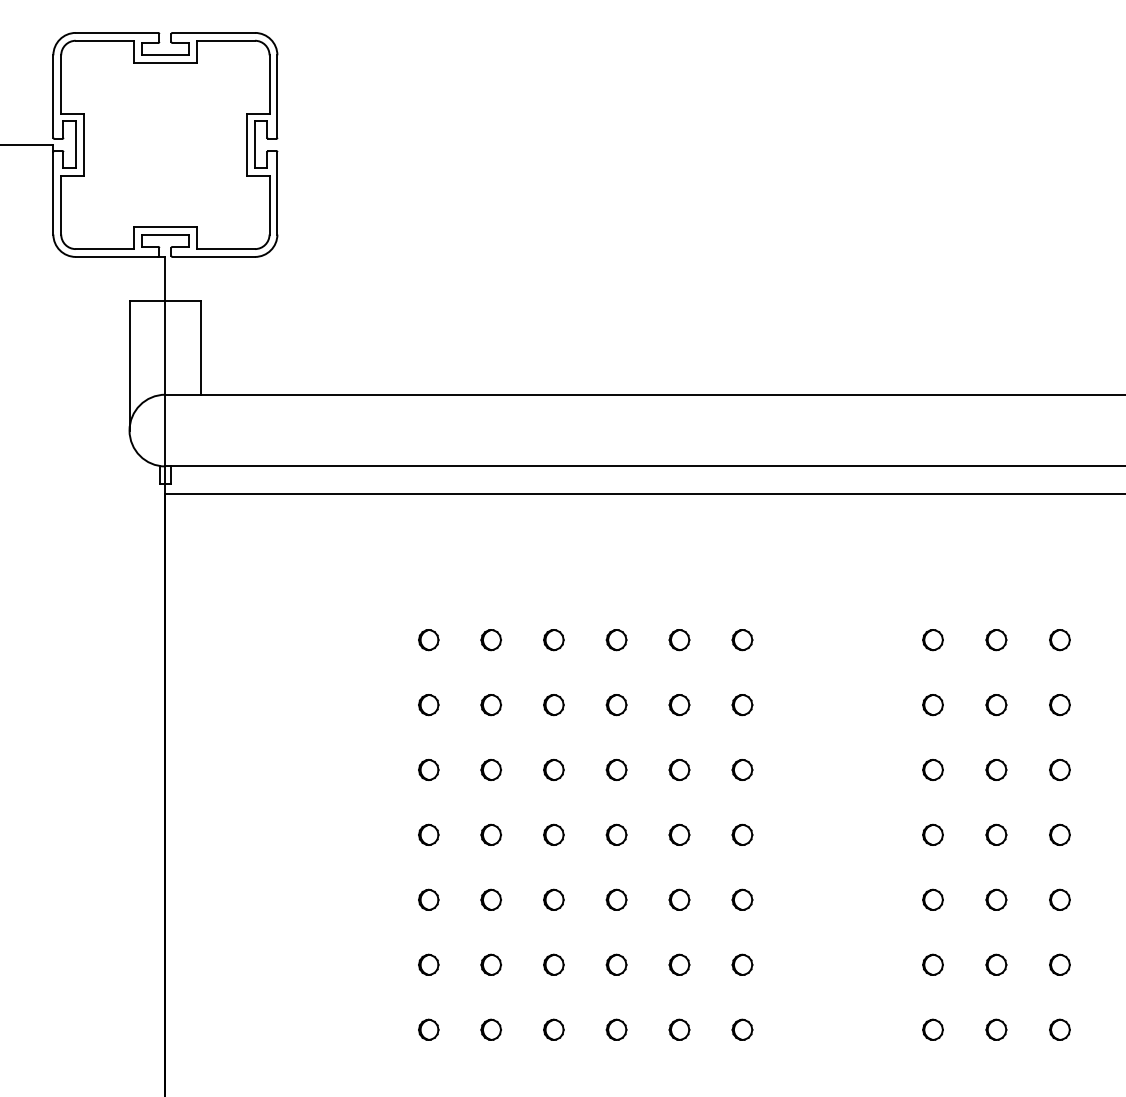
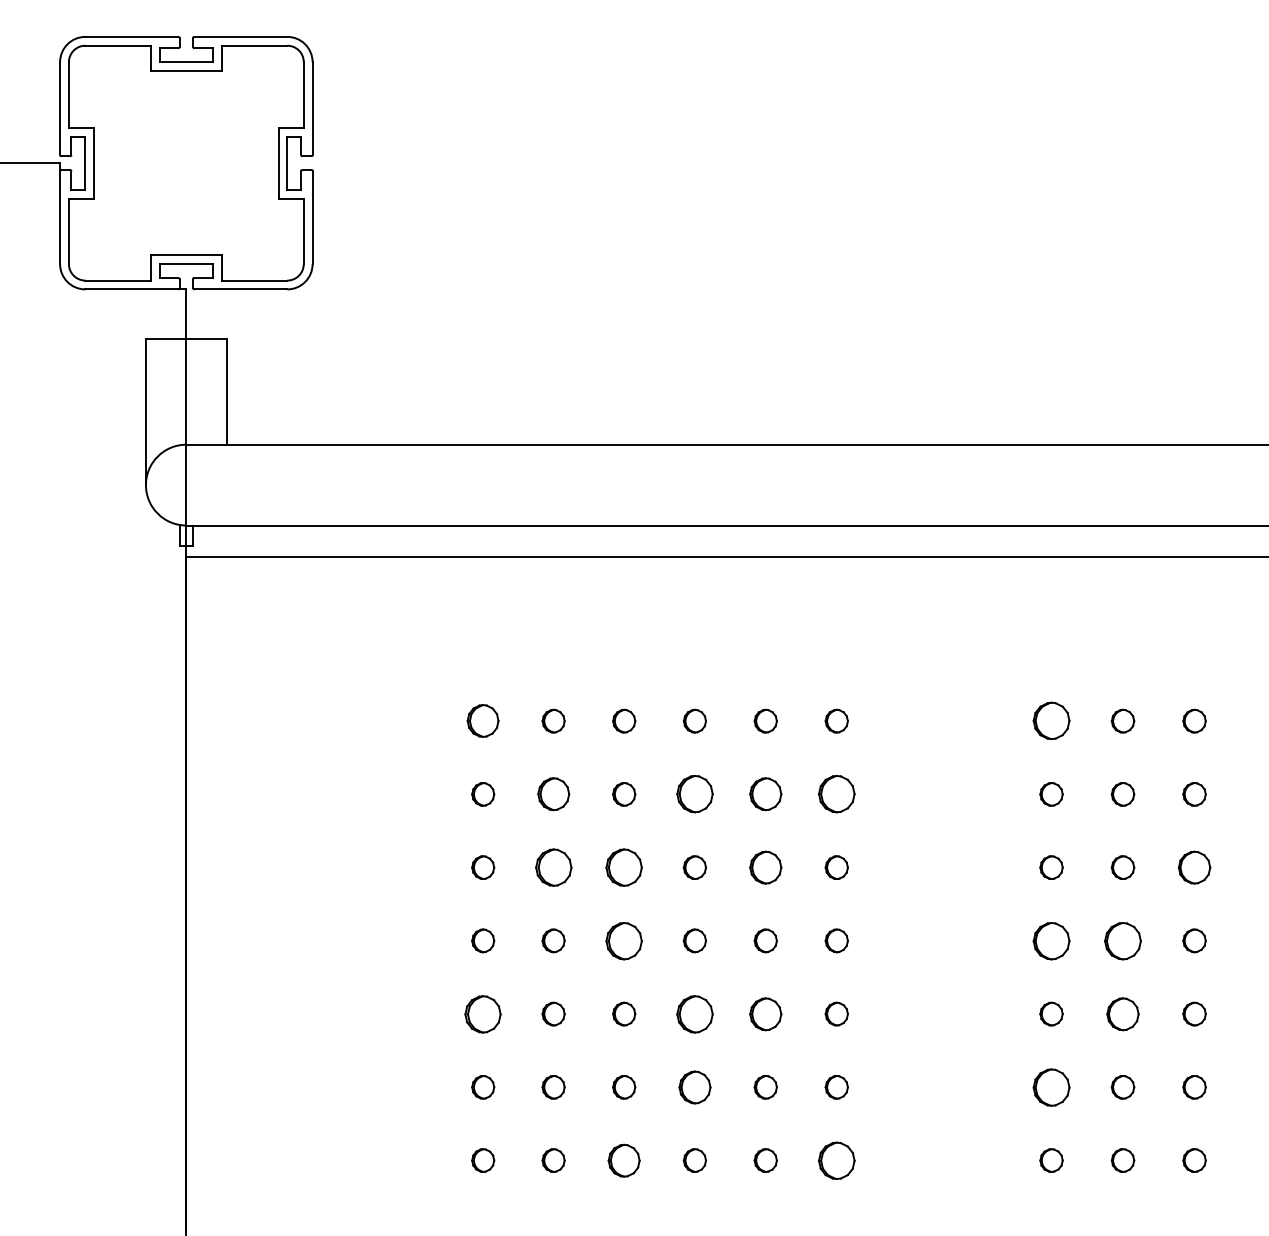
part: (428, 640) -> (482, 721), size x1.4
part: (932, 640) -> (1050, 721), size x1.6
part: (490, 705) -> (552, 794), size x1.4
part: (616, 705) -> (694, 794), size x1.6
part: (679, 705) -> (765, 794), size x1.4
part: (742, 705) -> (836, 794), size x1.6
part: (490, 769) -> (552, 867), size x1.6
part: (553, 769) -> (623, 867), size x1.6
part: (679, 769) -> (765, 867), size x1.4
part: (1059, 769) -> (1194, 867), size x1.4
part: (553, 834) -> (623, 940), size x1.6
part: (932, 834) -> (1050, 940), size x1.6
part: (996, 834) -> (1123, 940), size x1.6
part: (428, 899) -> (482, 1013), size x1.6
part: (616, 899) -> (694, 1013), size x1.6
part: (679, 899) -> (765, 1013), size x1.4
part: (996, 899) -> (1123, 1013), size x1.4
part: (616, 964) -> (694, 1086), size x1.4
part: (932, 964) -> (1050, 1086), size x1.6
part: (553, 1029) -> (623, 1160), size x1.4
part: (742, 1029) -> (836, 1160), size x1.6

